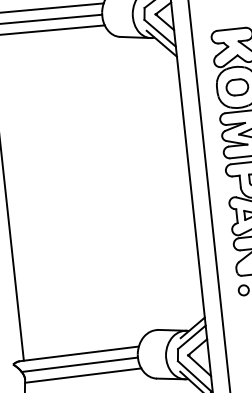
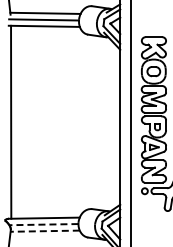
line: (79, 364) -> (43, 224), solid -> dashed
line: (83, 376) -> (45, 231), solid -> dashed

